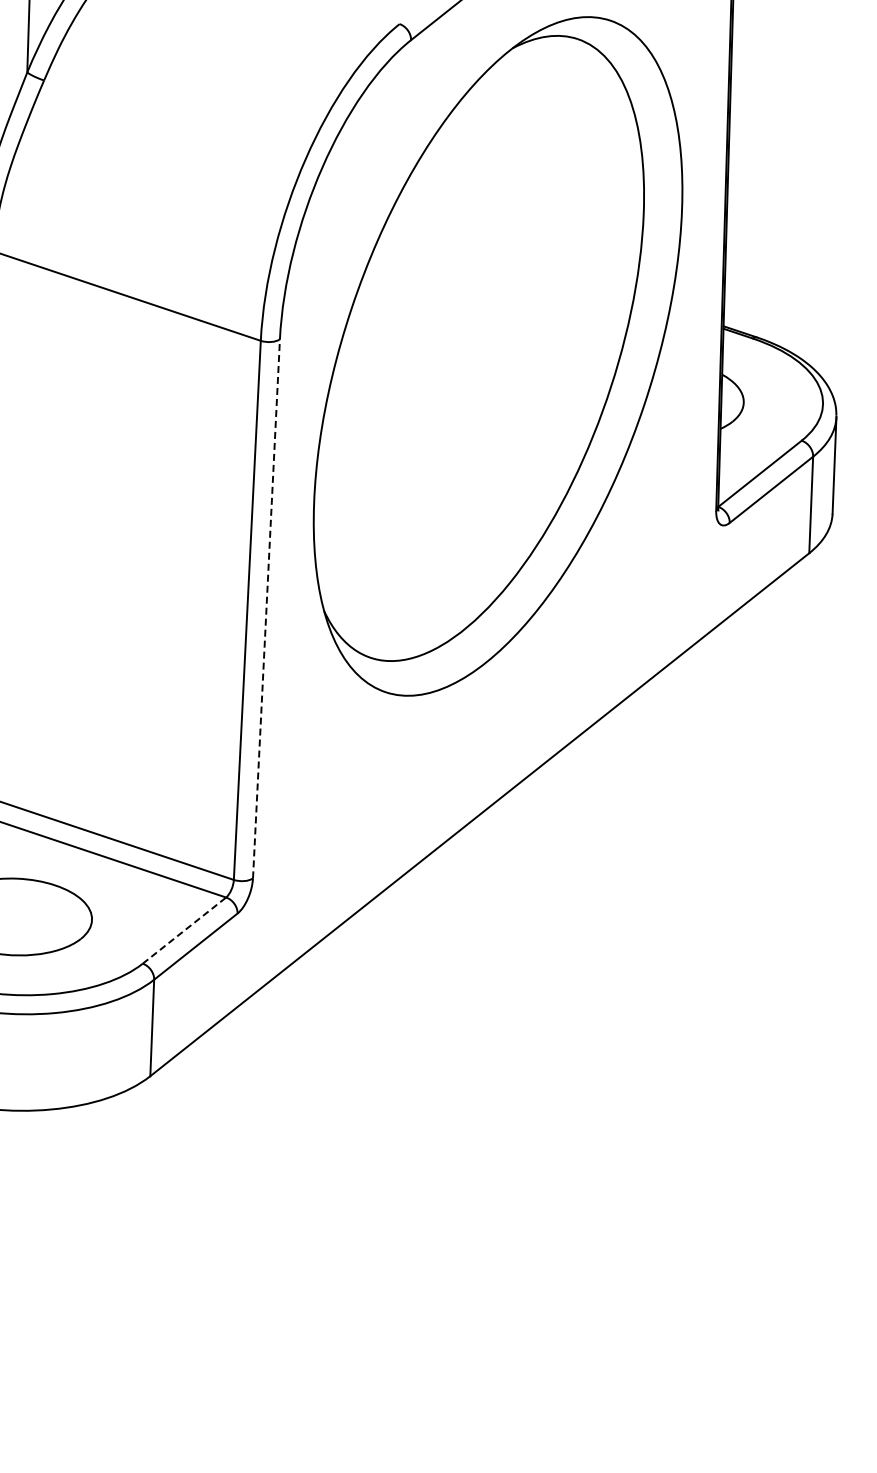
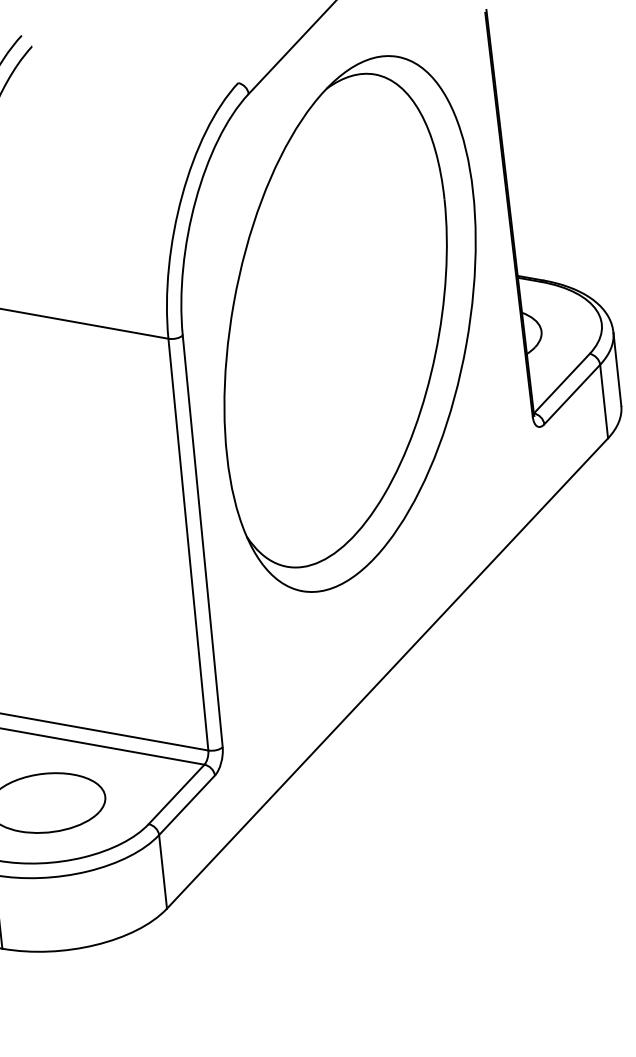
line: (266, 608) -> (202, 541), dashed -> solid
line: (184, 930) -> (176, 794), dashed -> solid

